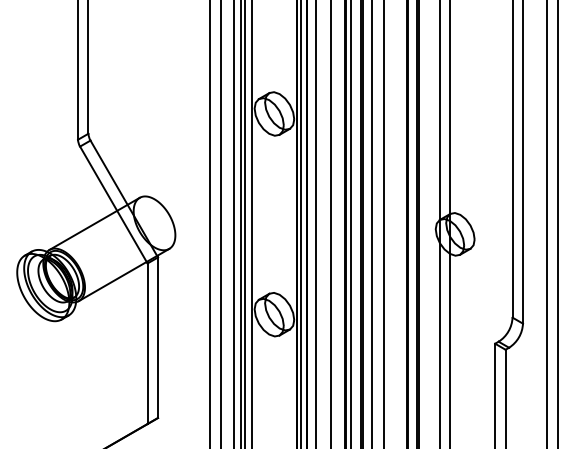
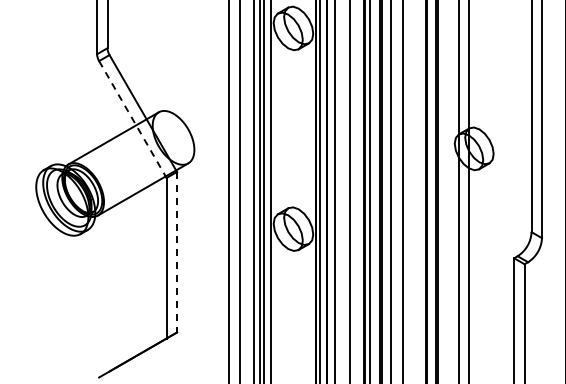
line: (114, 205) -> (133, 120), solid -> dashed
line: (158, 338) -> (177, 253), solid -> dashed

